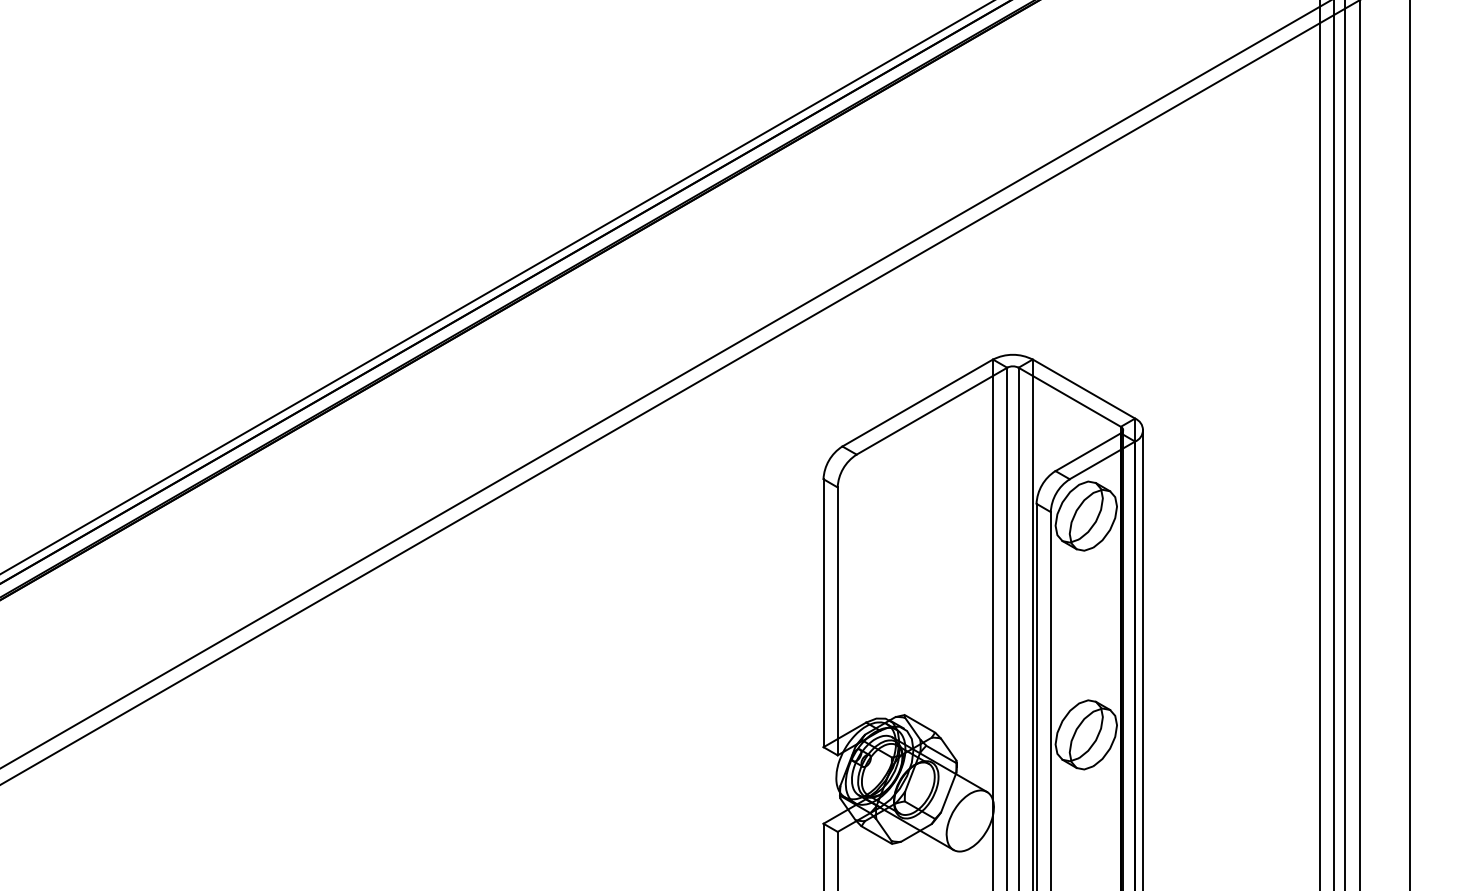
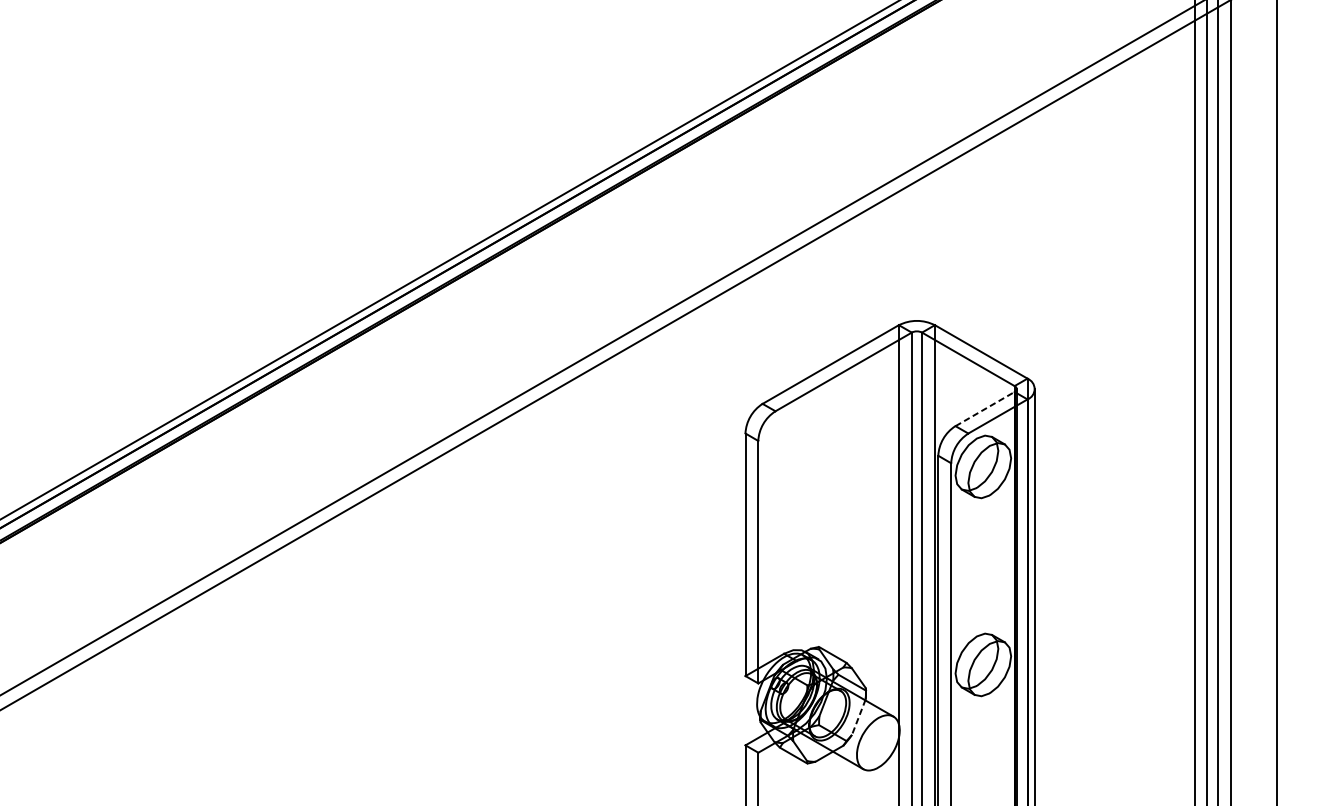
line: (1088, 452) -> (985, 409), solid -> dashed
line: (948, 792) -> (858, 717), solid -> dashed

